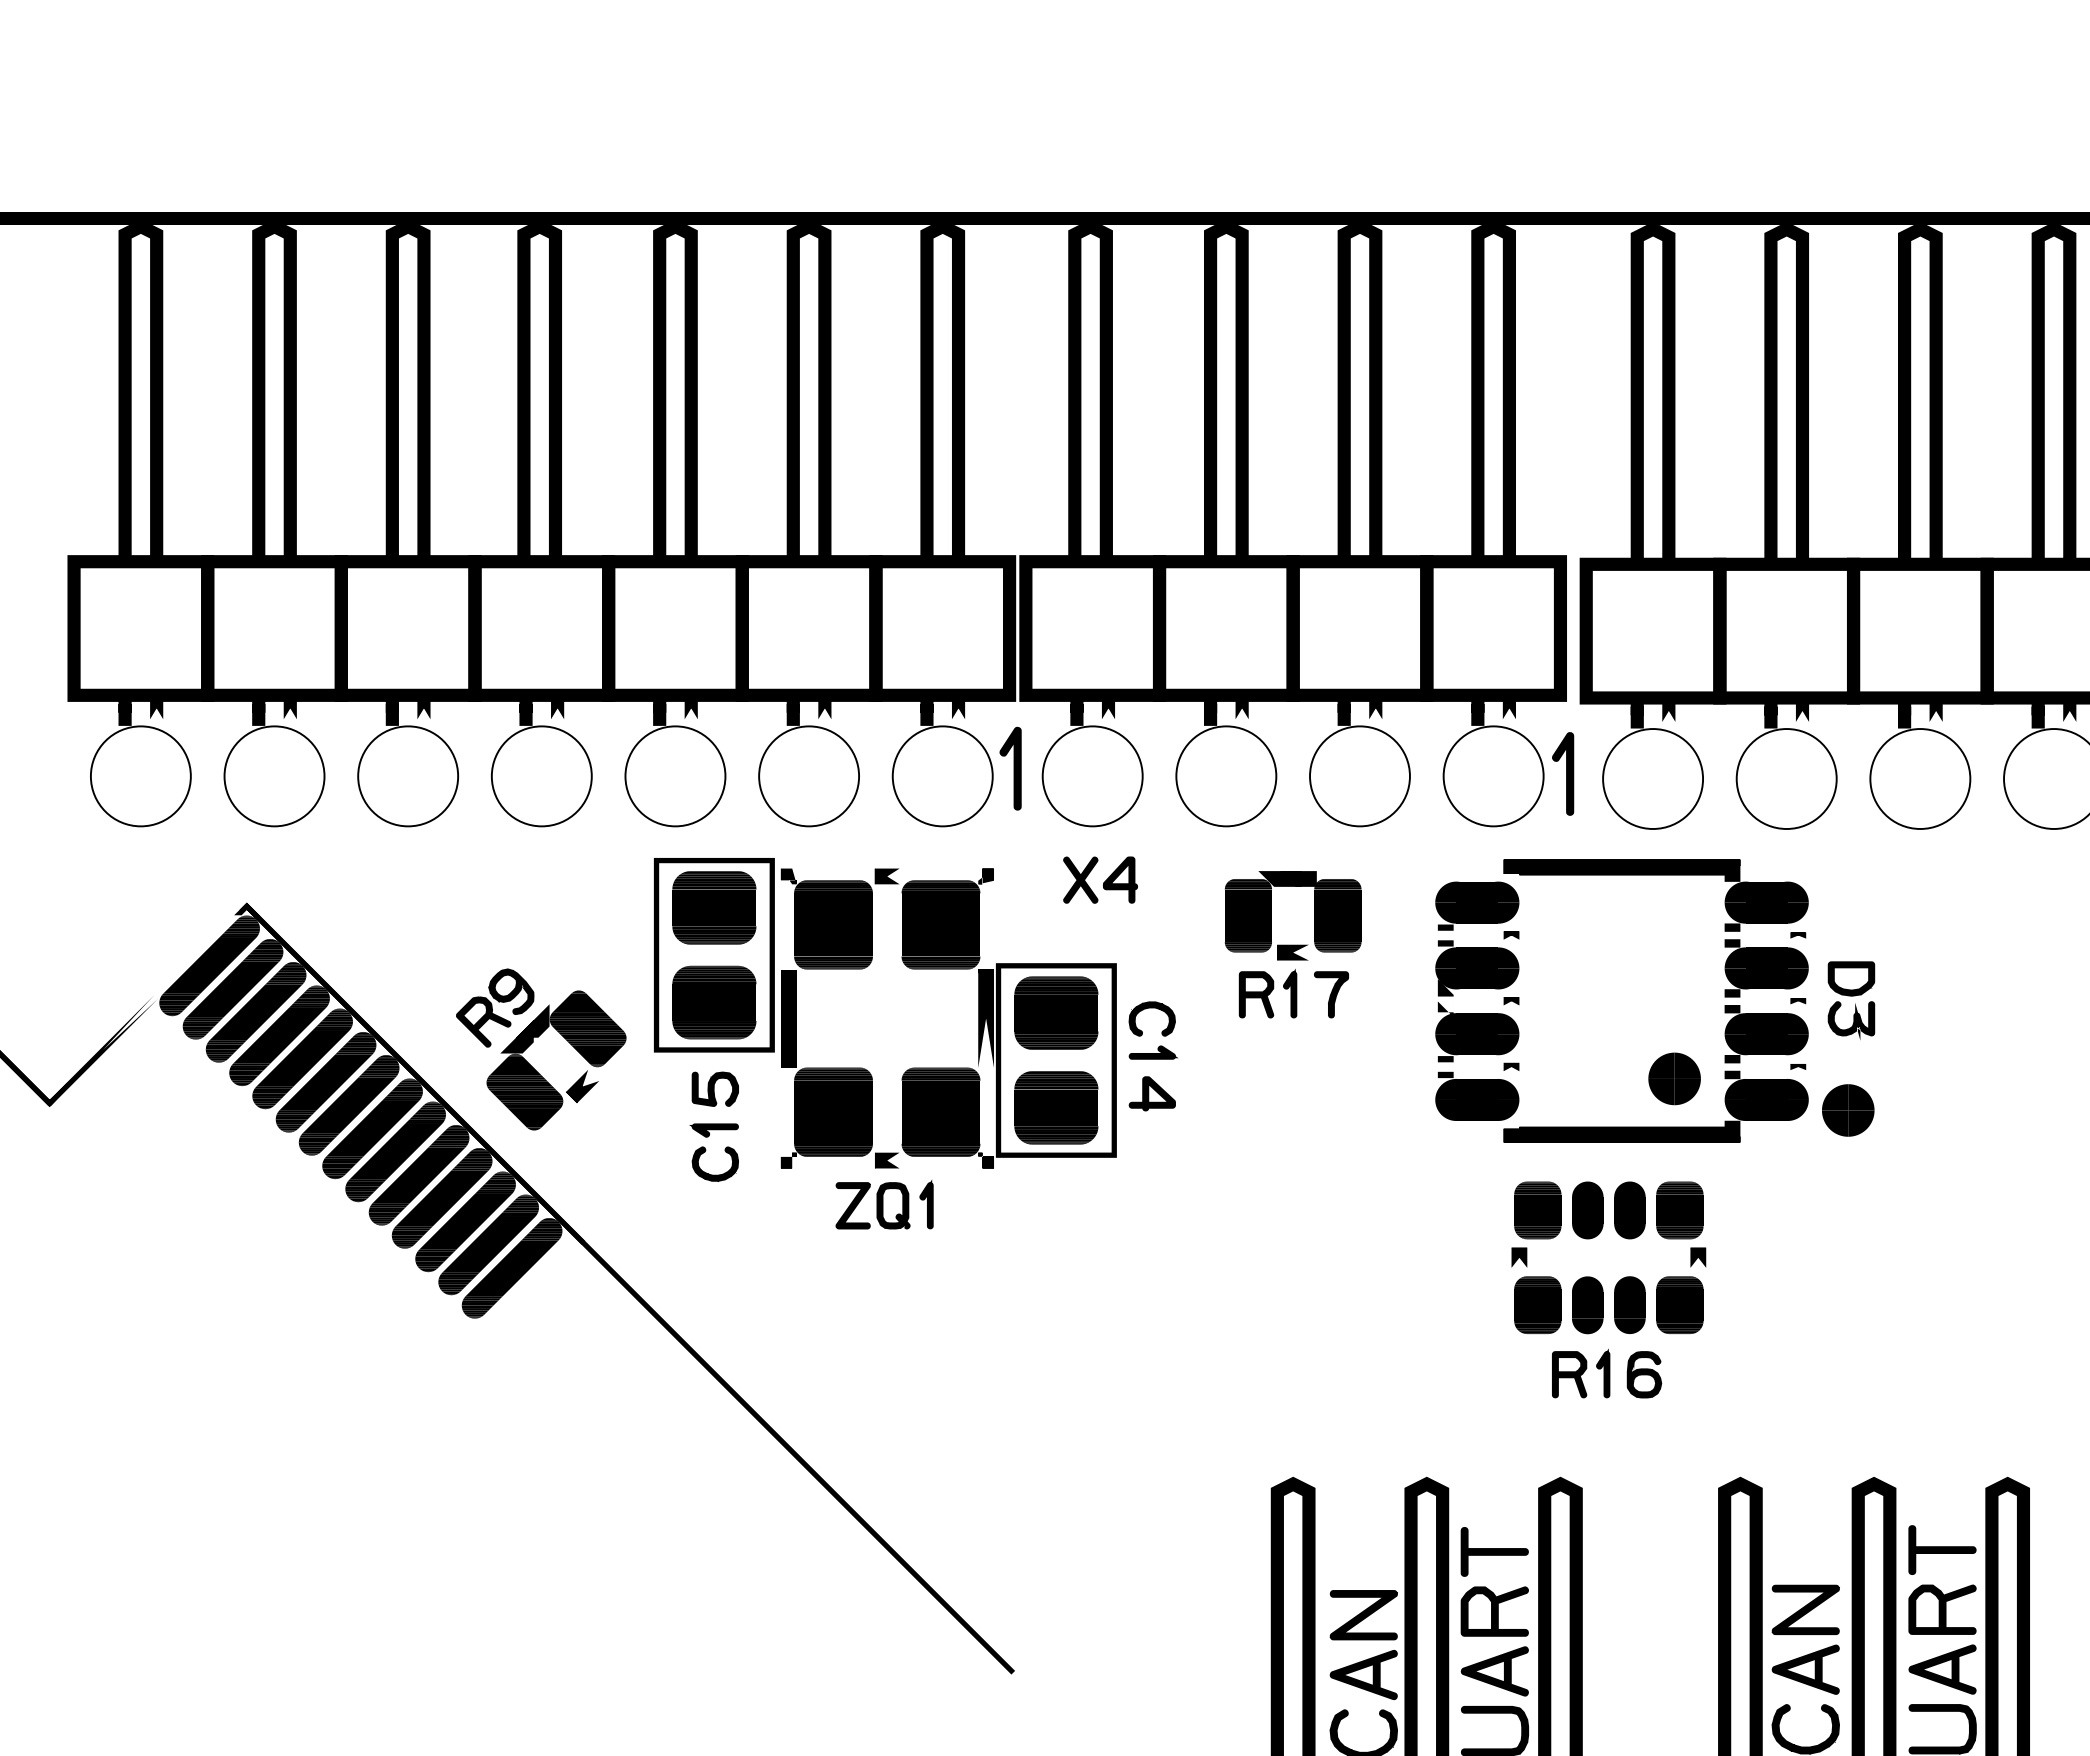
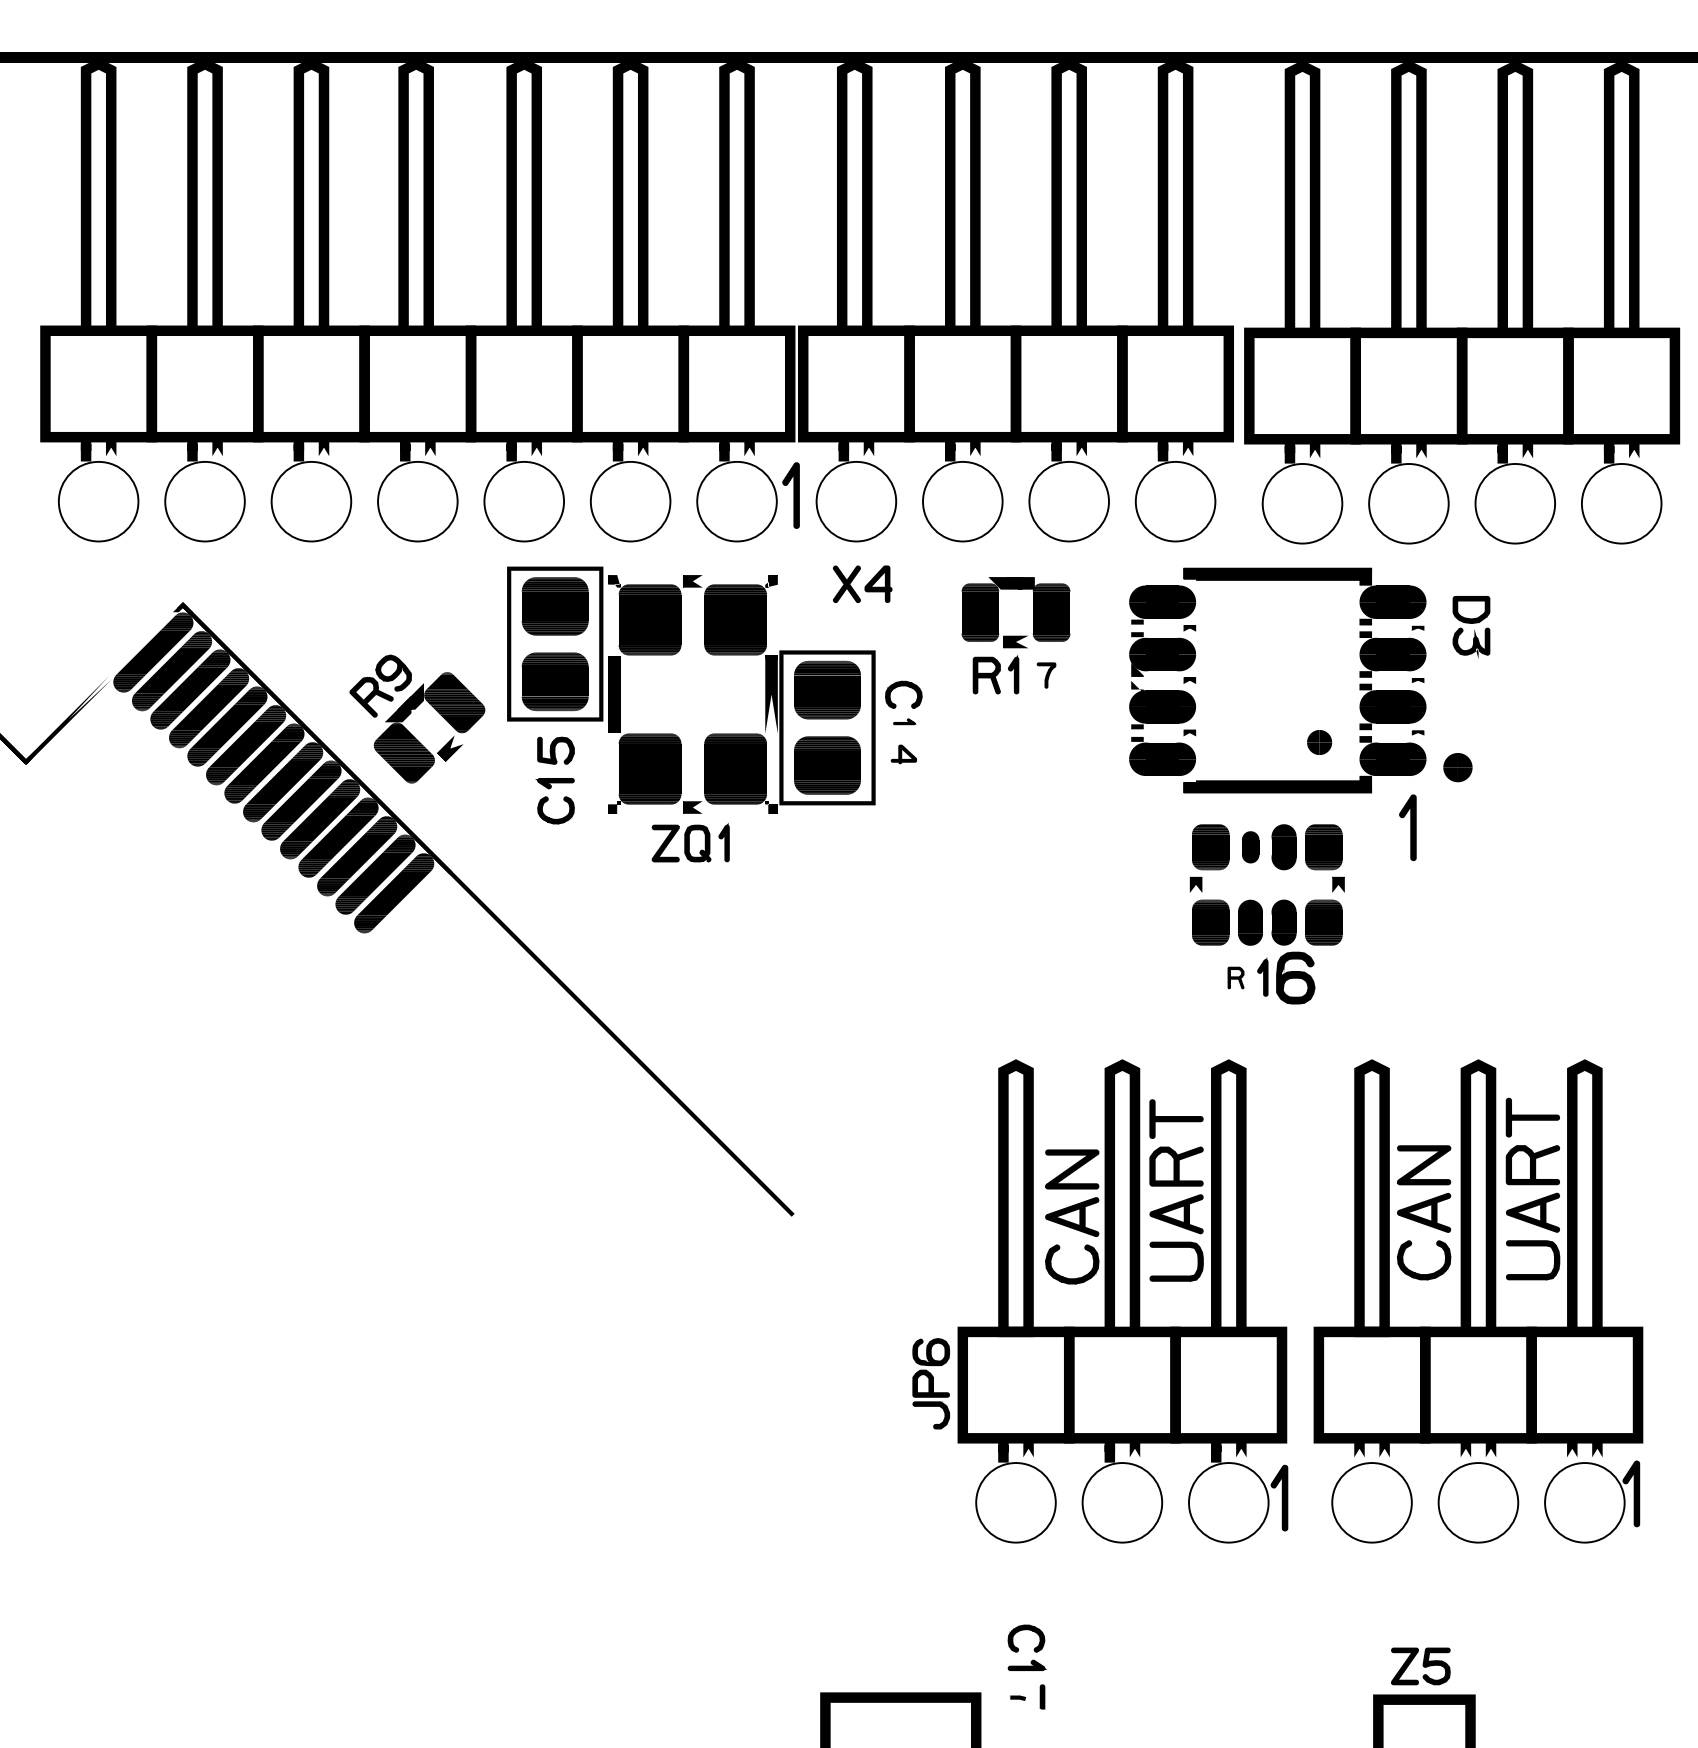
part: (1562, 773) -> (1407, 827), moved
part: (1331, 994) -> (1046, 675), size x0.7
part: (1851, 1000) -> (1471, 627), moved
part: (1153, 1052) -> (904, 721), size x0.6
part: (1674, 1078) -> (1319, 742), size x0.6
part: (1151, 1093) -> (903, 754), size x0.7
part: (1847, 1110) -> (1457, 767), size x0.7
part: (1587, 1210) -> (1250, 847), size x0.7
part: (1568, 1374) -> (1235, 977), size x0.6
part: (1644, 1374) -> (1295, 977), size x1.4

